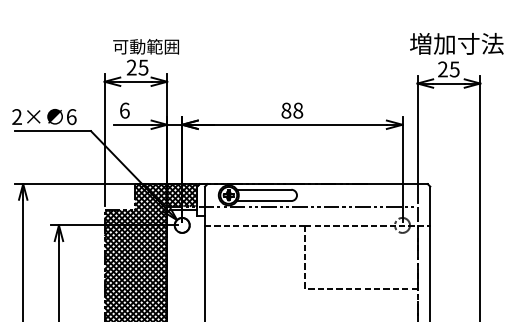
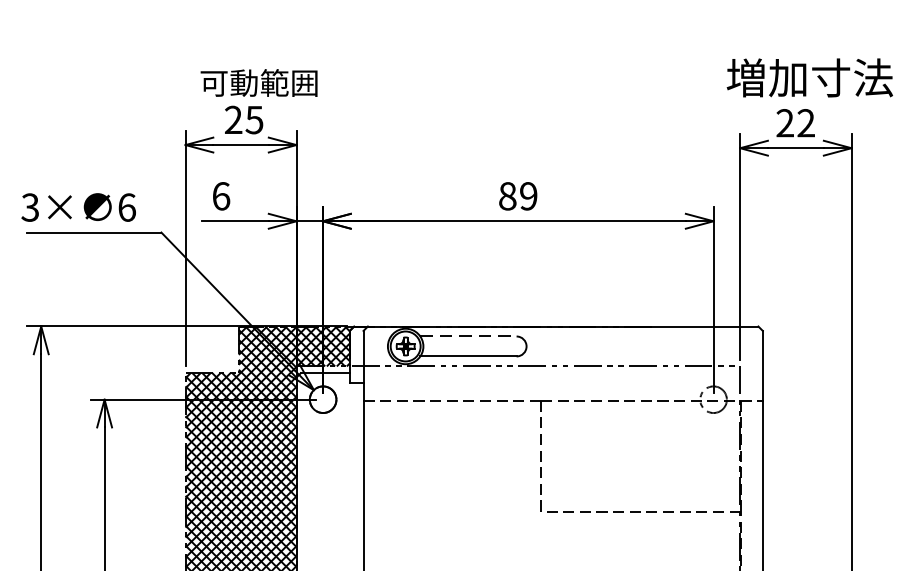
text: (454, 69) -> (805, 123), 25 -> 22
text: (298, 110) -> (529, 195), 88 -> 89
text: (16, 117) -> (29, 208), 2× -> 3×
line: (264, 189) -> (468, 336), solid -> dashed

